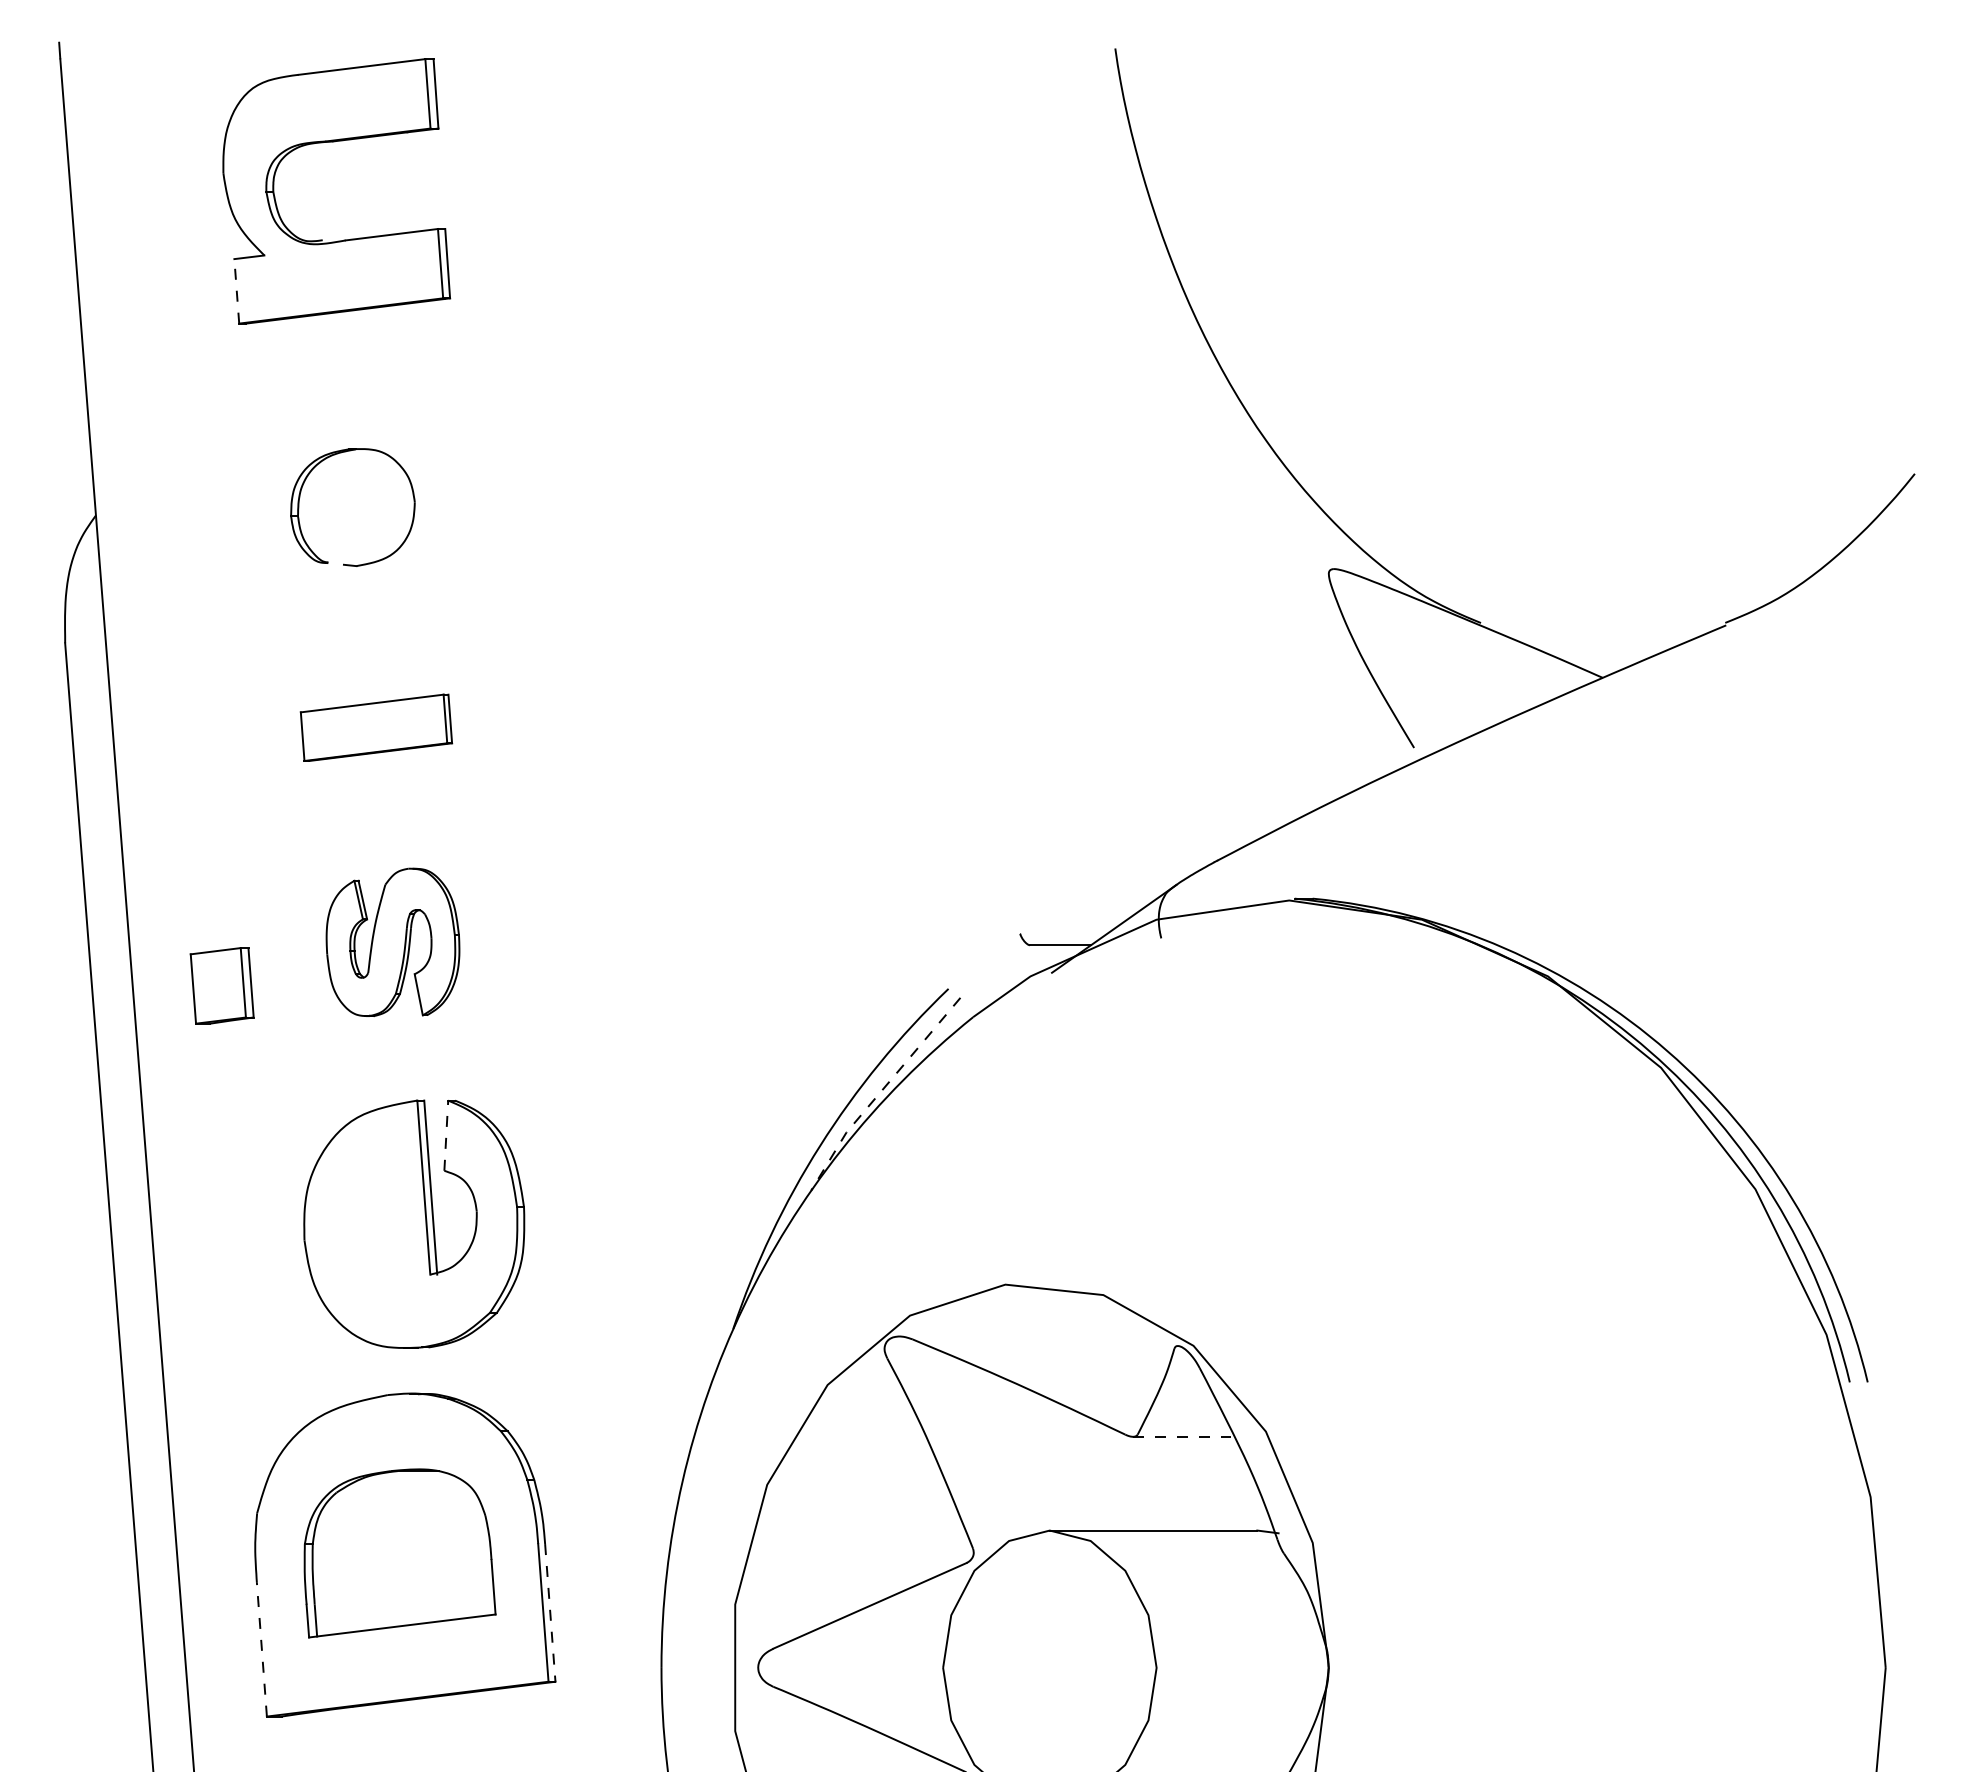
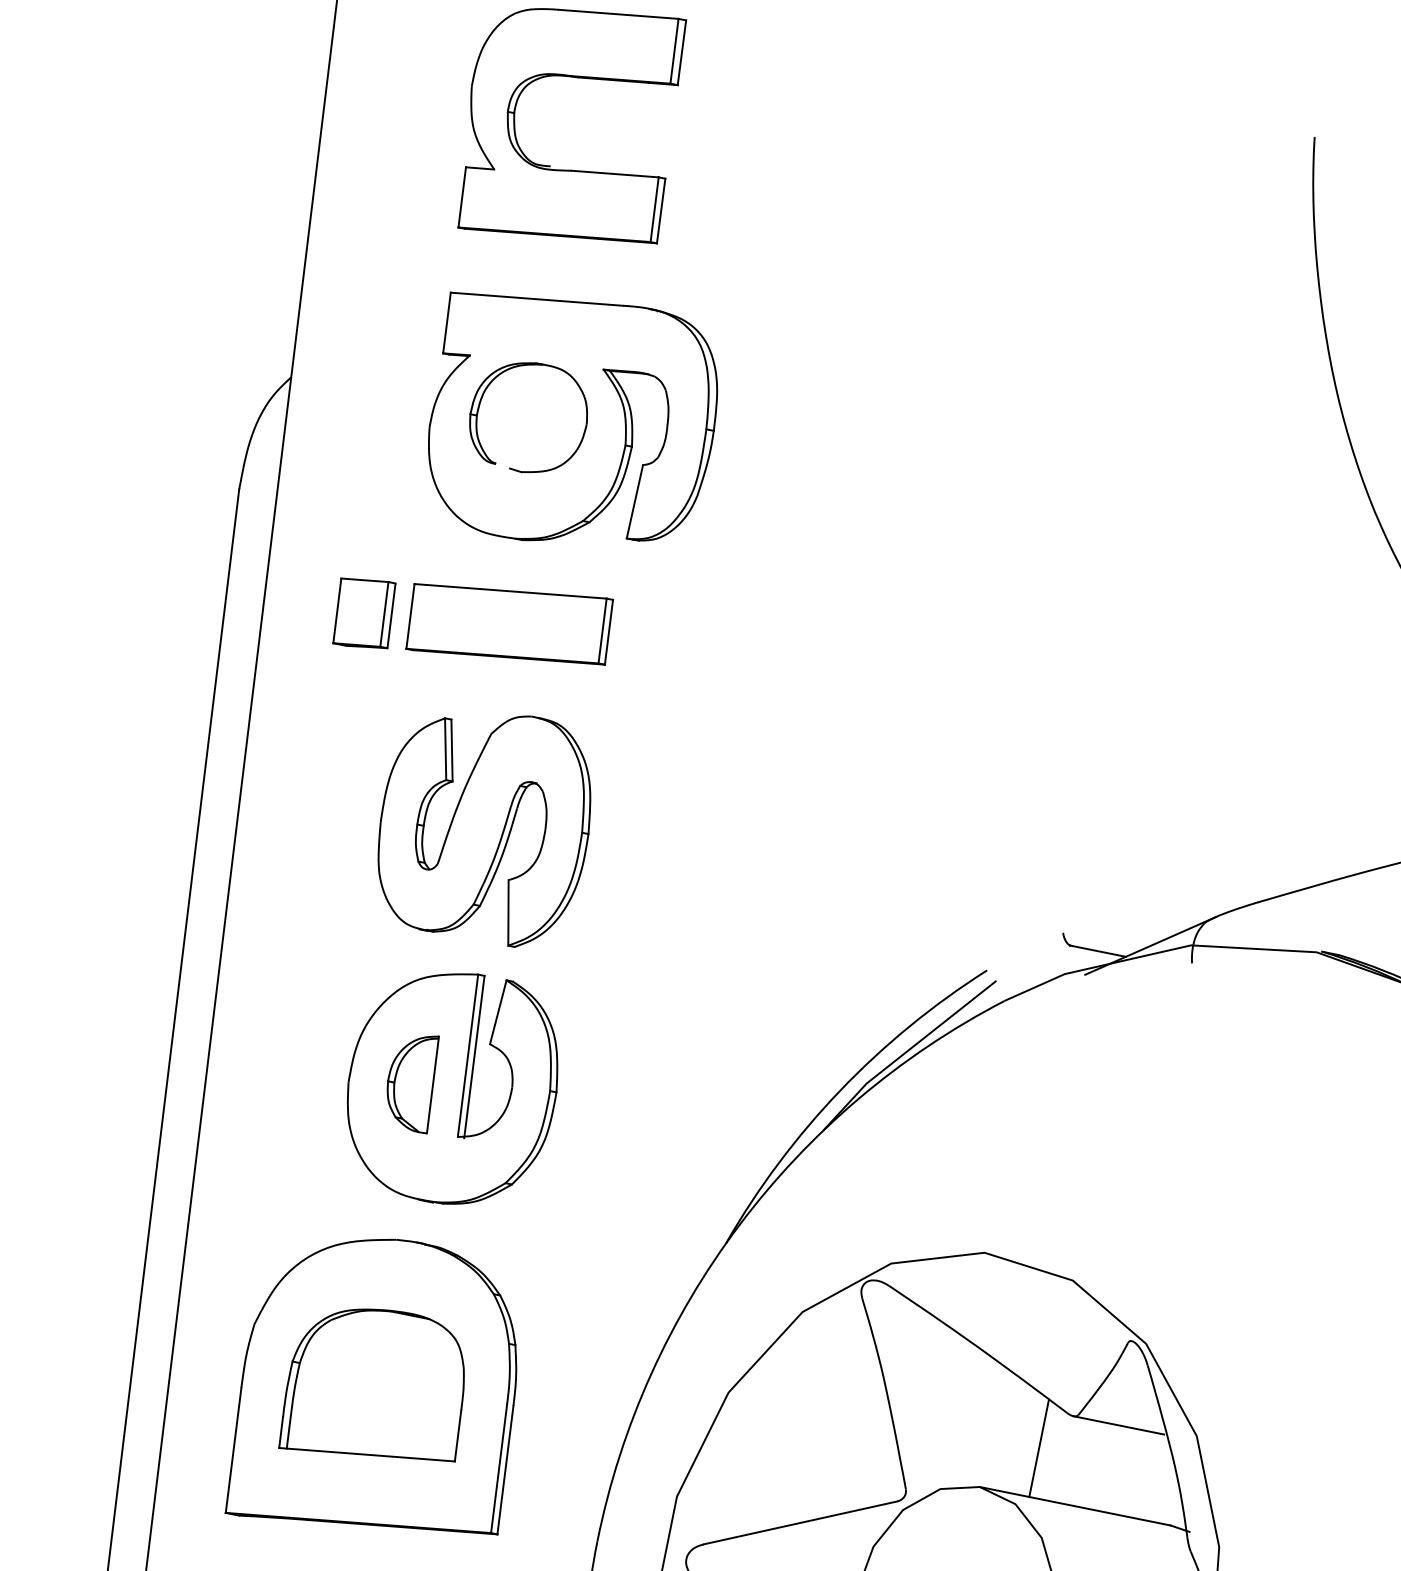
line: (236, 290) -> (462, 196), dashed -> solid
part: (397, 502) -> (570, 421), added
part: (376, 727) -> (509, 624), size x1.43
part: (392, 942) -> (484, 824), size x1.67
part: (221, 985) -> (363, 612), moved
line: (880, 1092) -> (905, 1053), dashed -> solid
line: (446, 1135) -> (498, 1012), dashed -> solid
part: (371, 1225) -> (412, 1080), added
line: (1182, 1436) -> (1119, 1425), dashed -> solid
line: (1103, 1477) -> (1038, 1448), added
line: (550, 1613) -> (505, 1470), dashed -> solid
line: (261, 1649) -> (233, 1450), dashed -> solid

